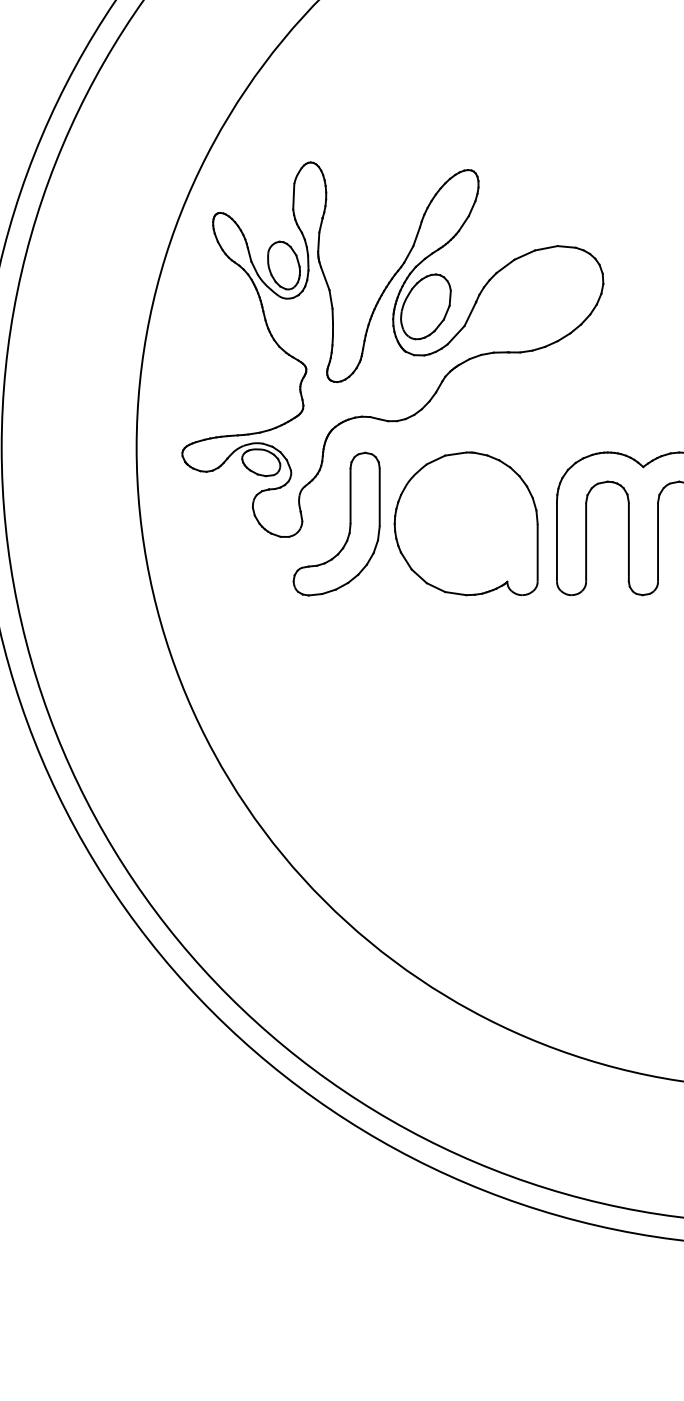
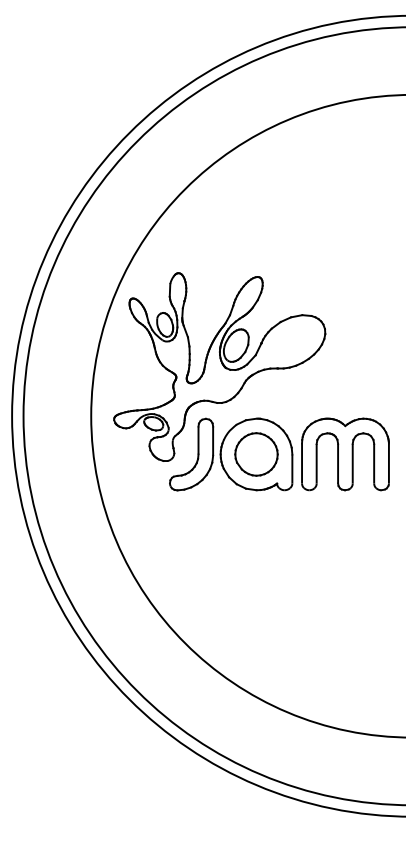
part: (466, 523) -> (256, 454), added

